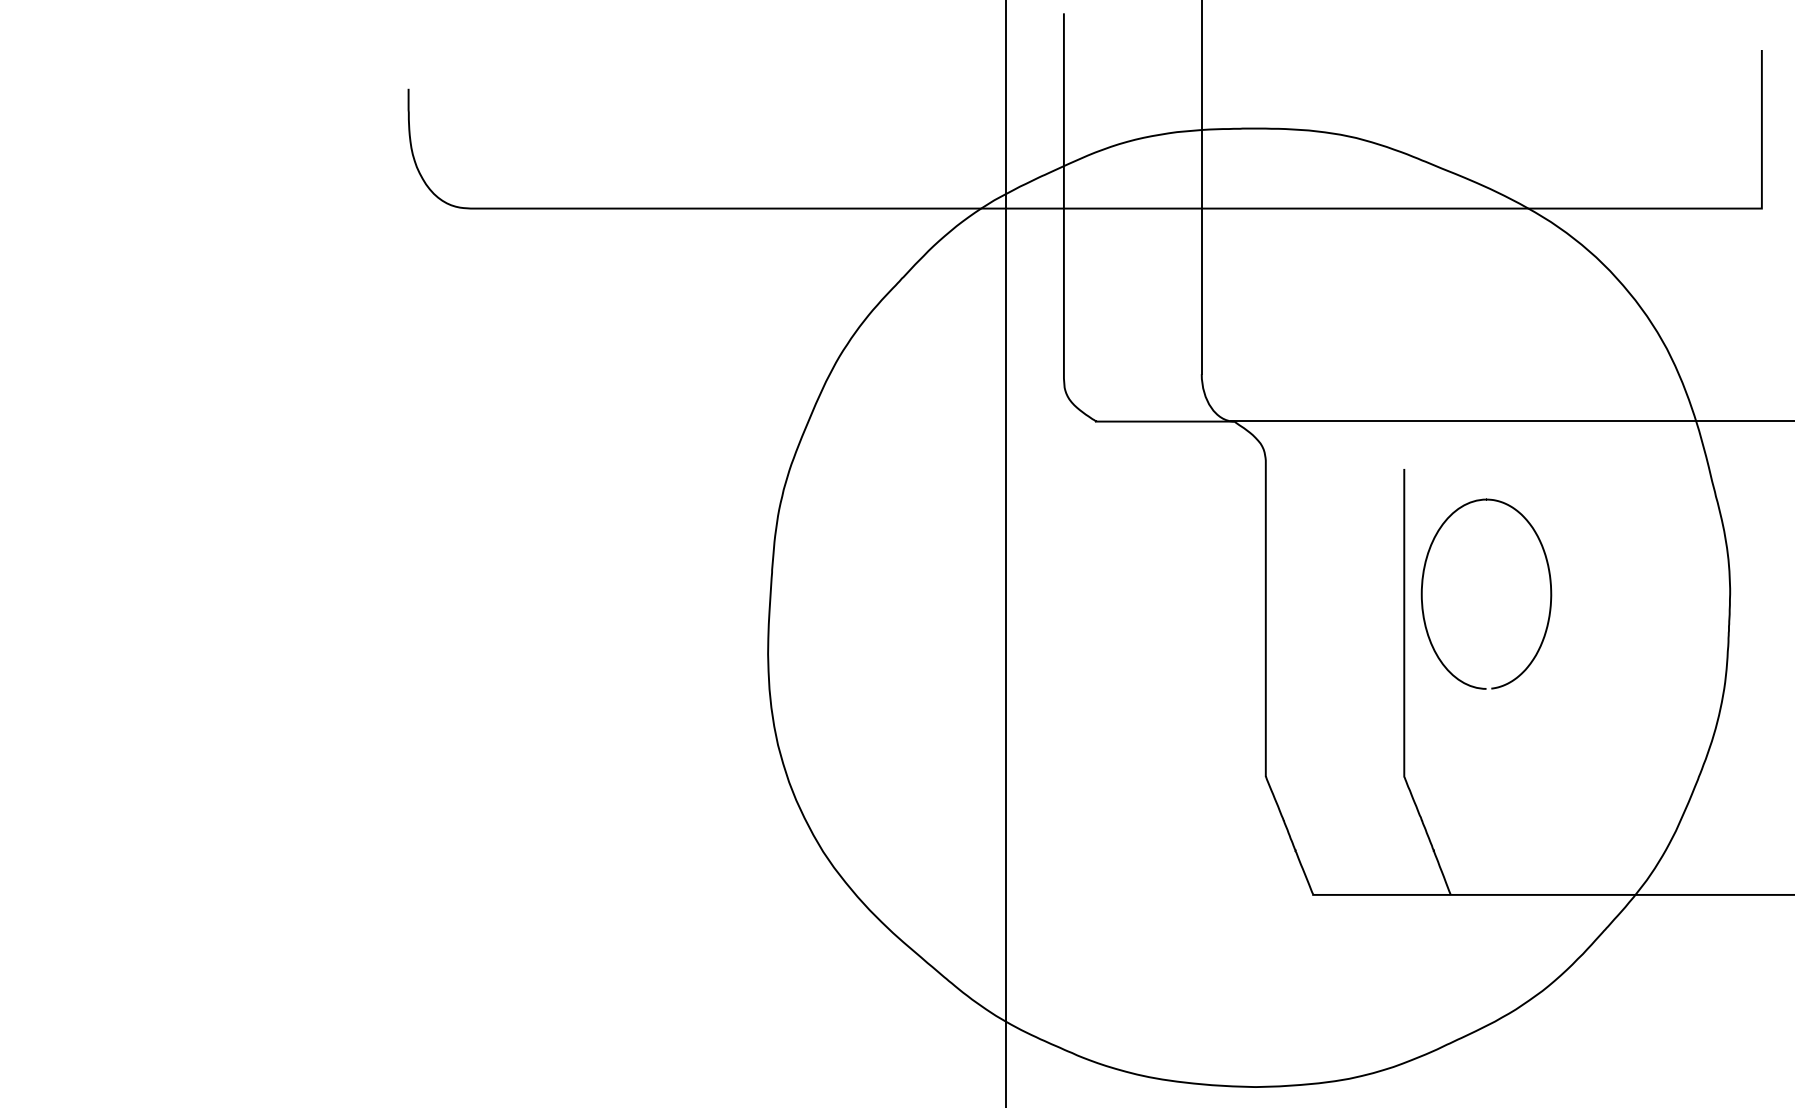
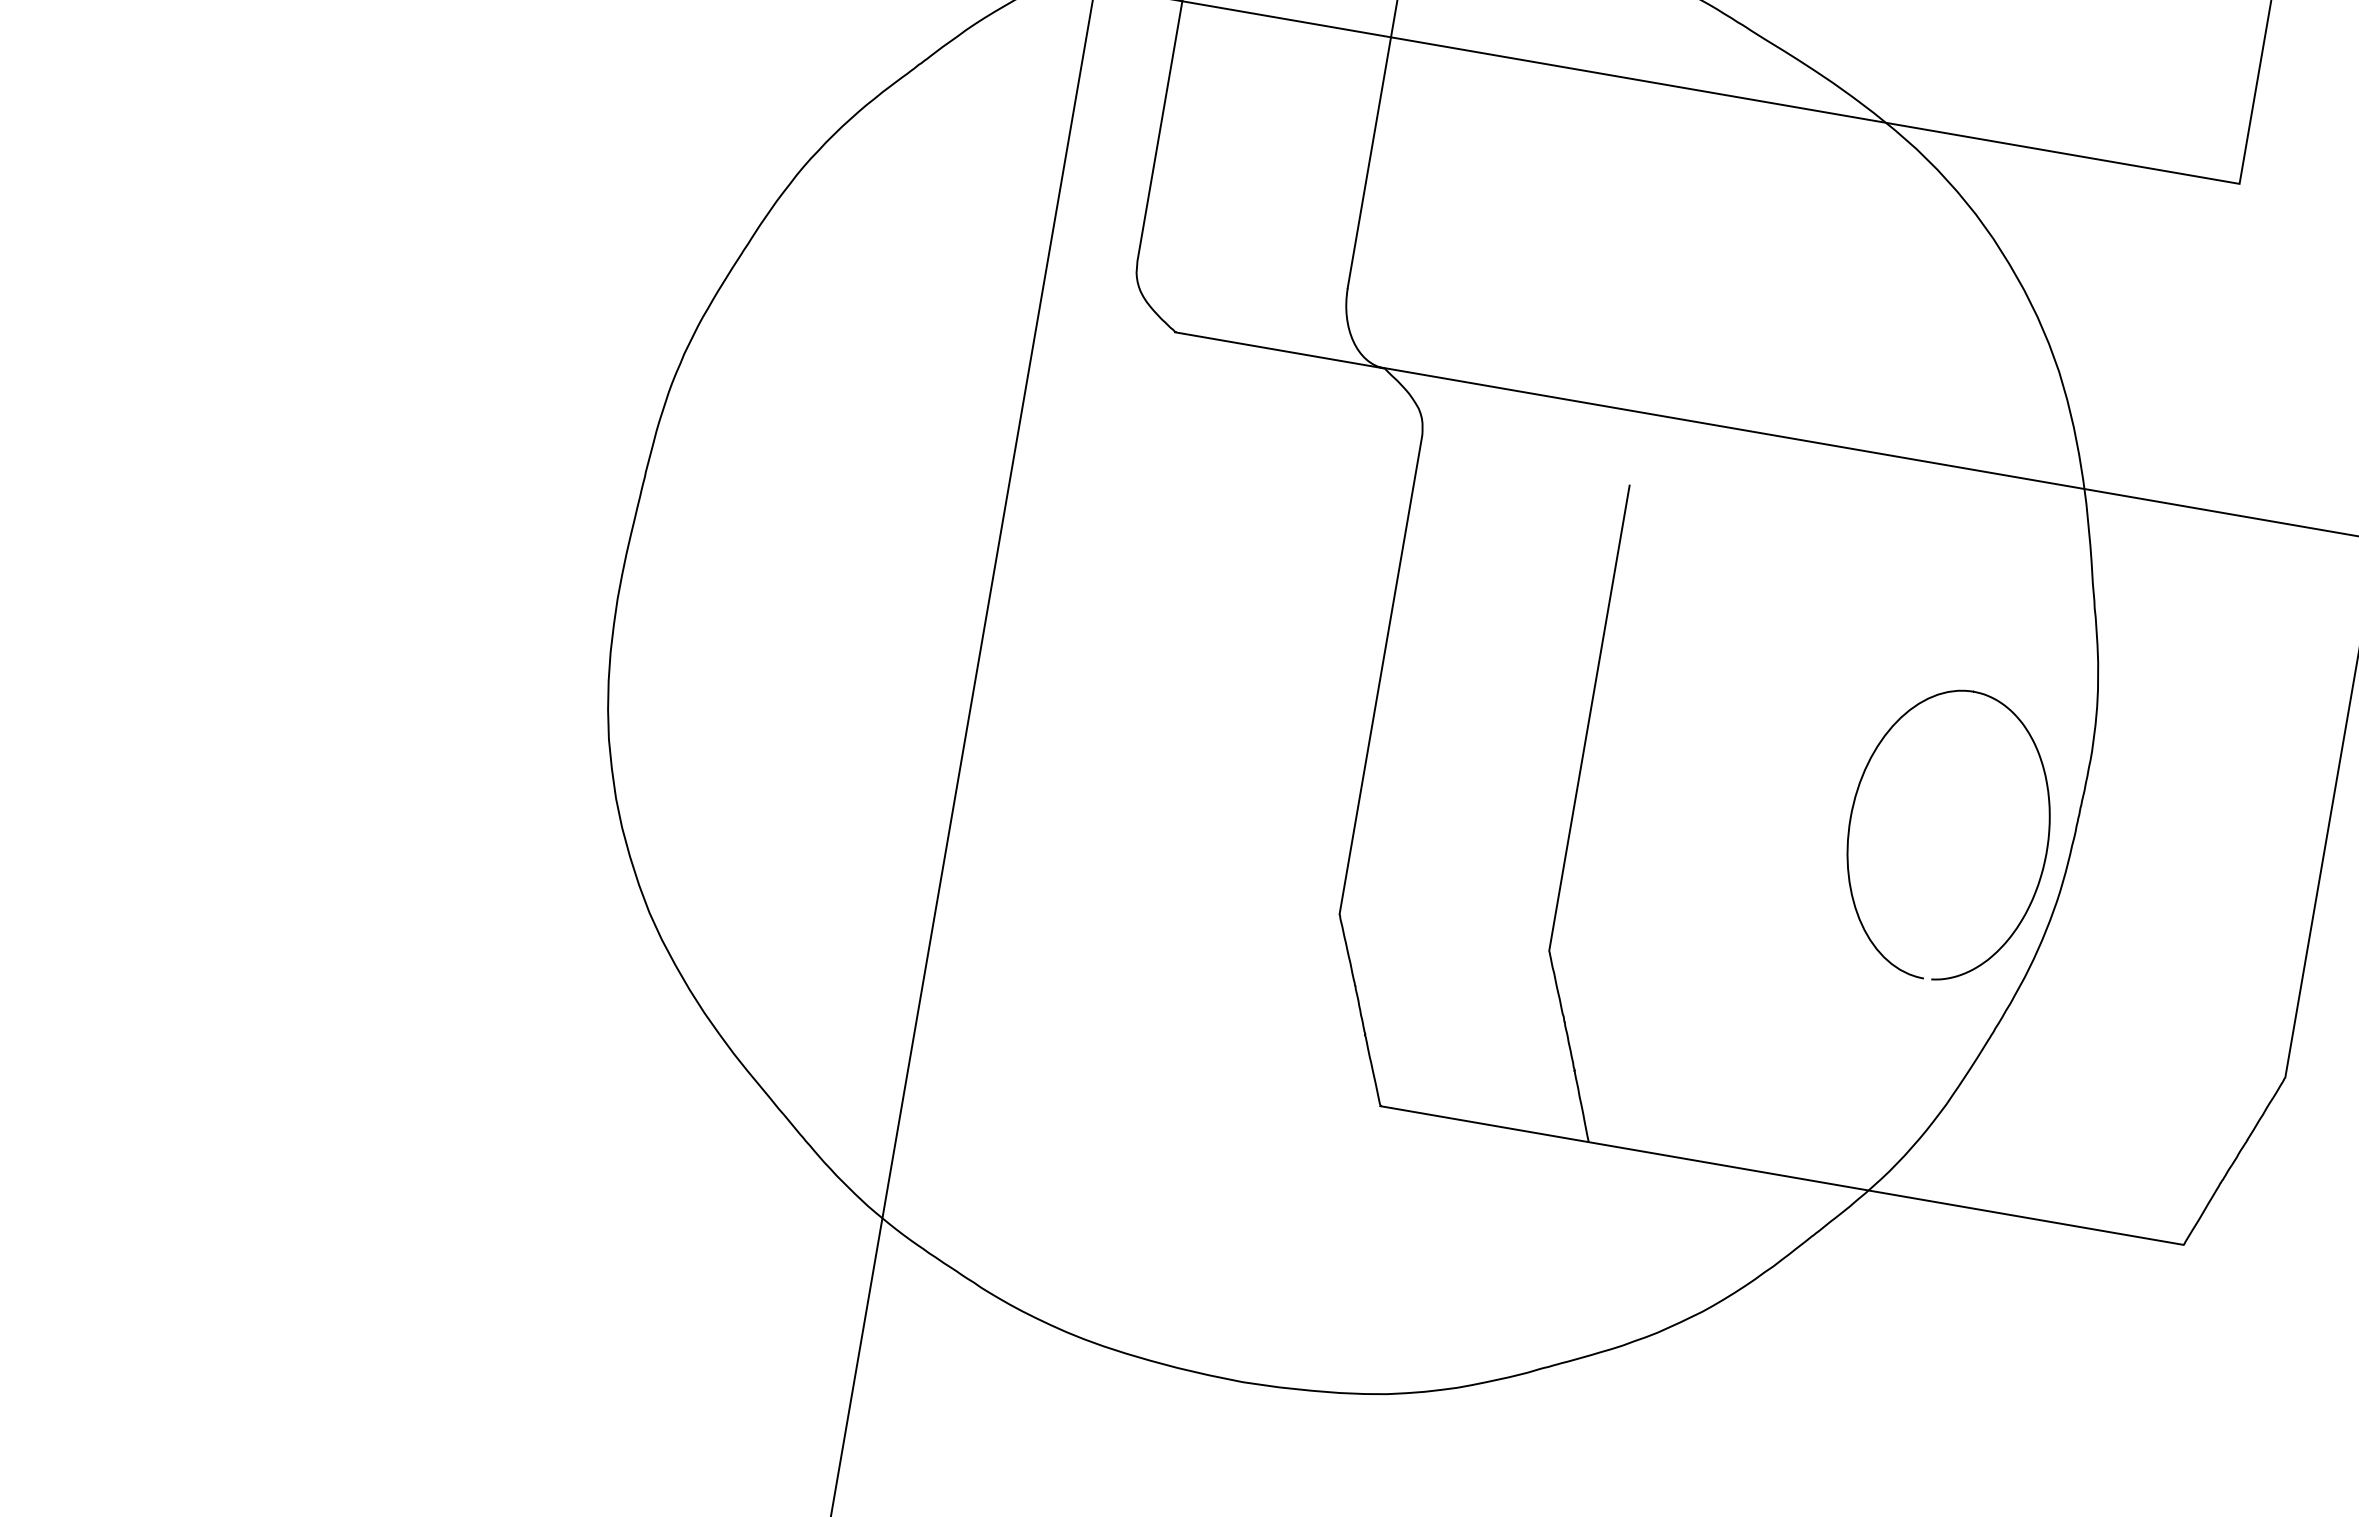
part: (1423, 584) -> (1855, 803), moved

